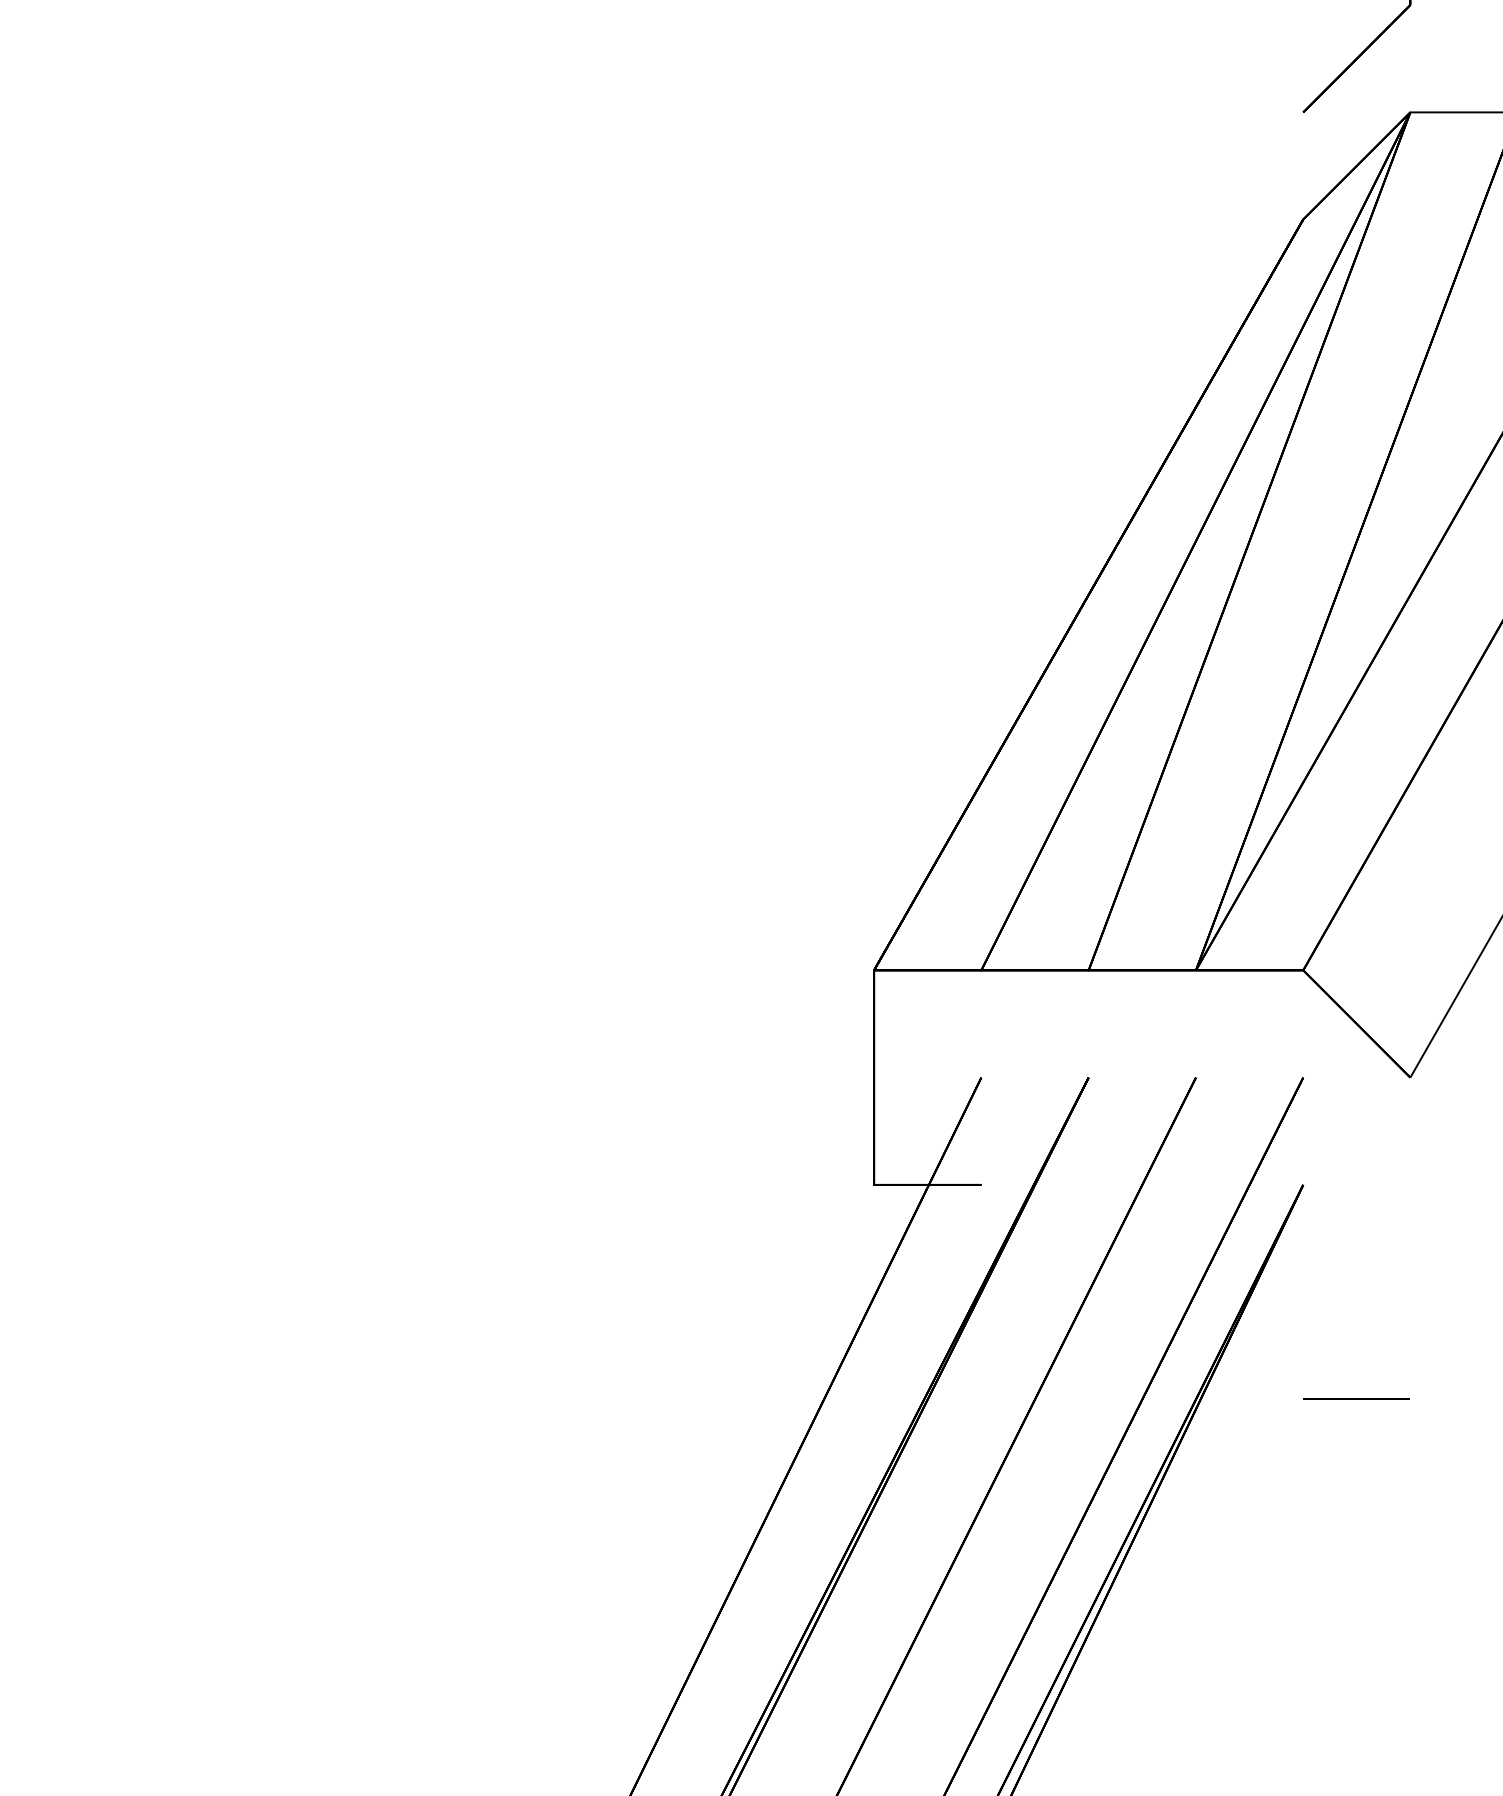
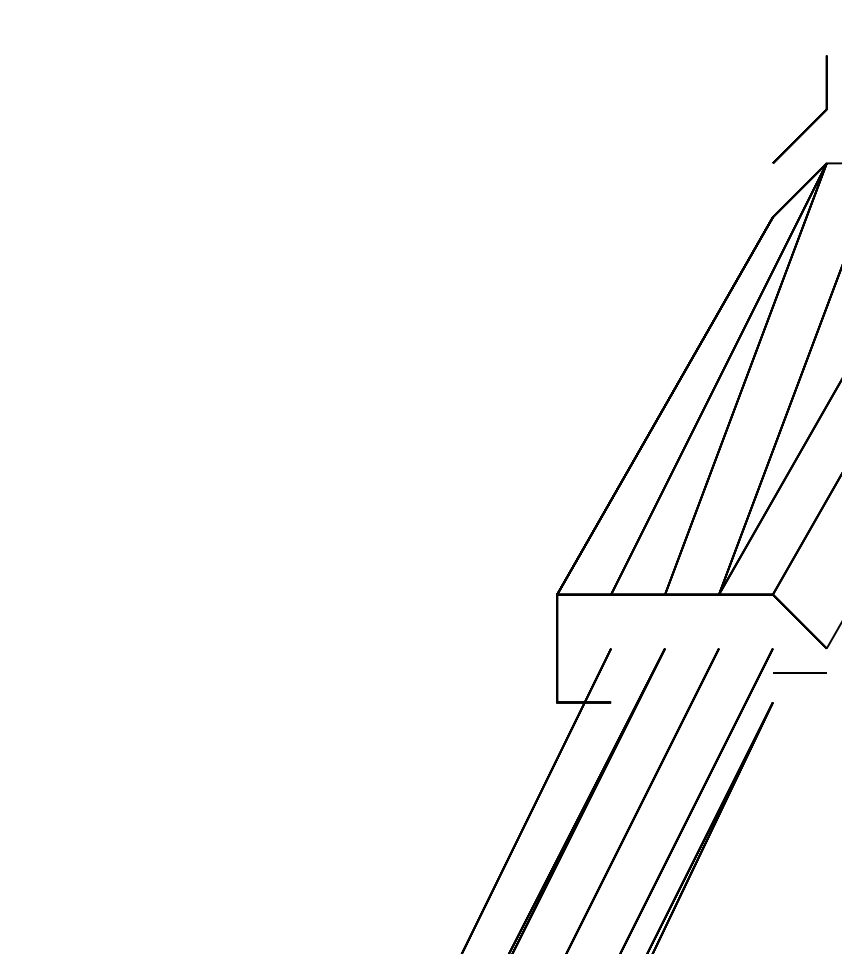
line: (1356, 1397) -> (799, 672), moved

